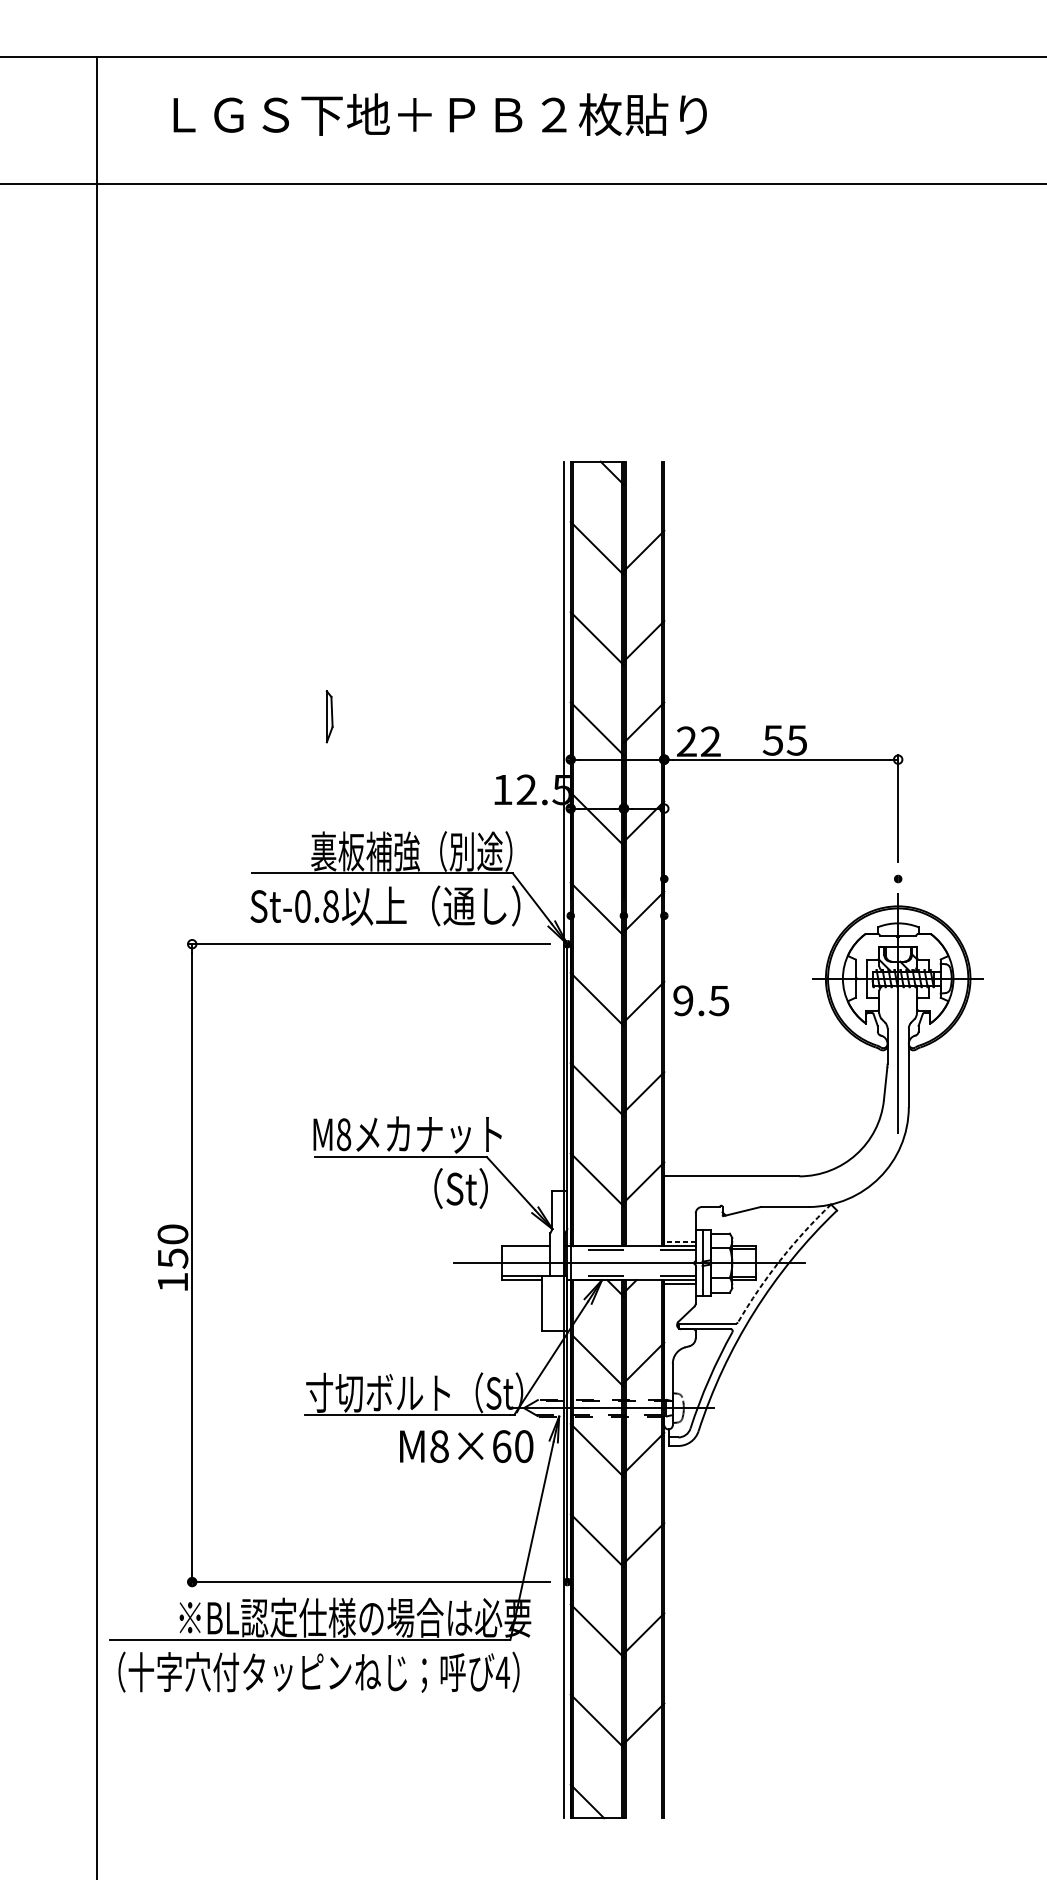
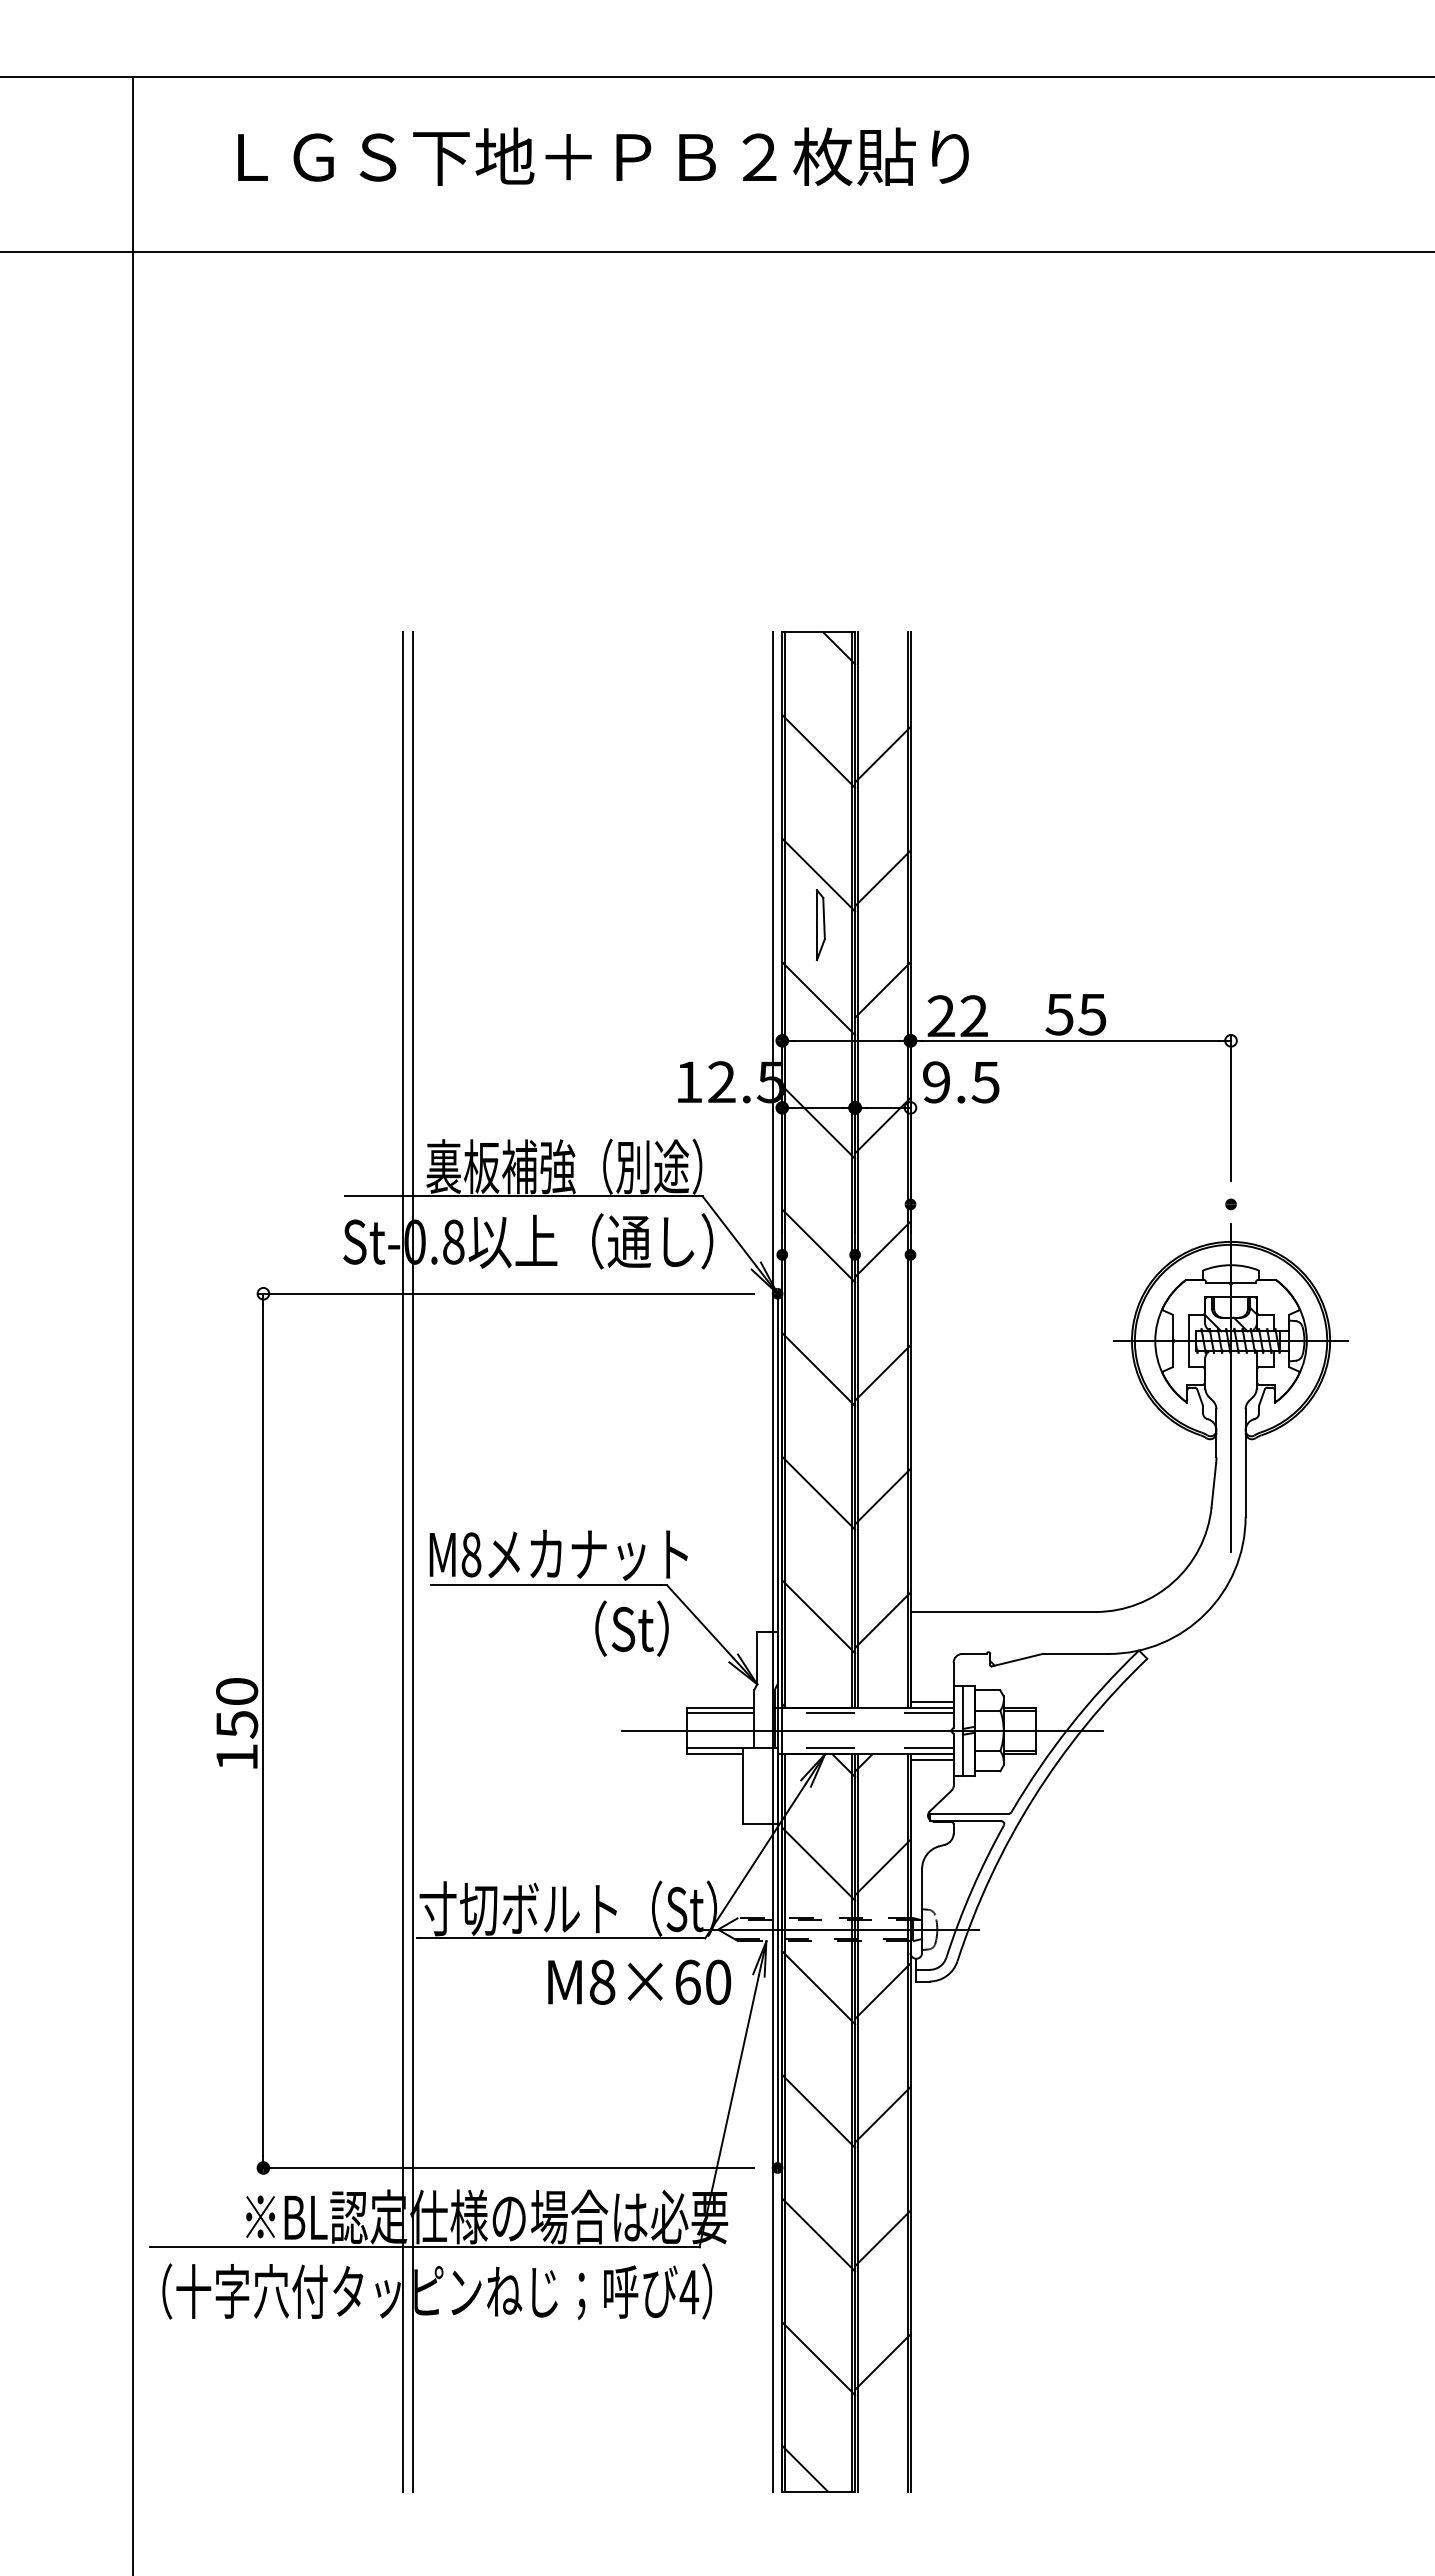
part: (329, 717) -> (820, 925), moved
text: (701, 1000) -> (961, 1082), moved
line: (294, 1139) -> (403, 1561), added
line: (300, 1139) -> (412, 1561), added
line: (680, 1241) -> (932, 1701), dashed -> solid
line: (525, 1250) -> (720, 1713), added
arc: (780, 1259) -> (1069, 1726), dashed -> solid

